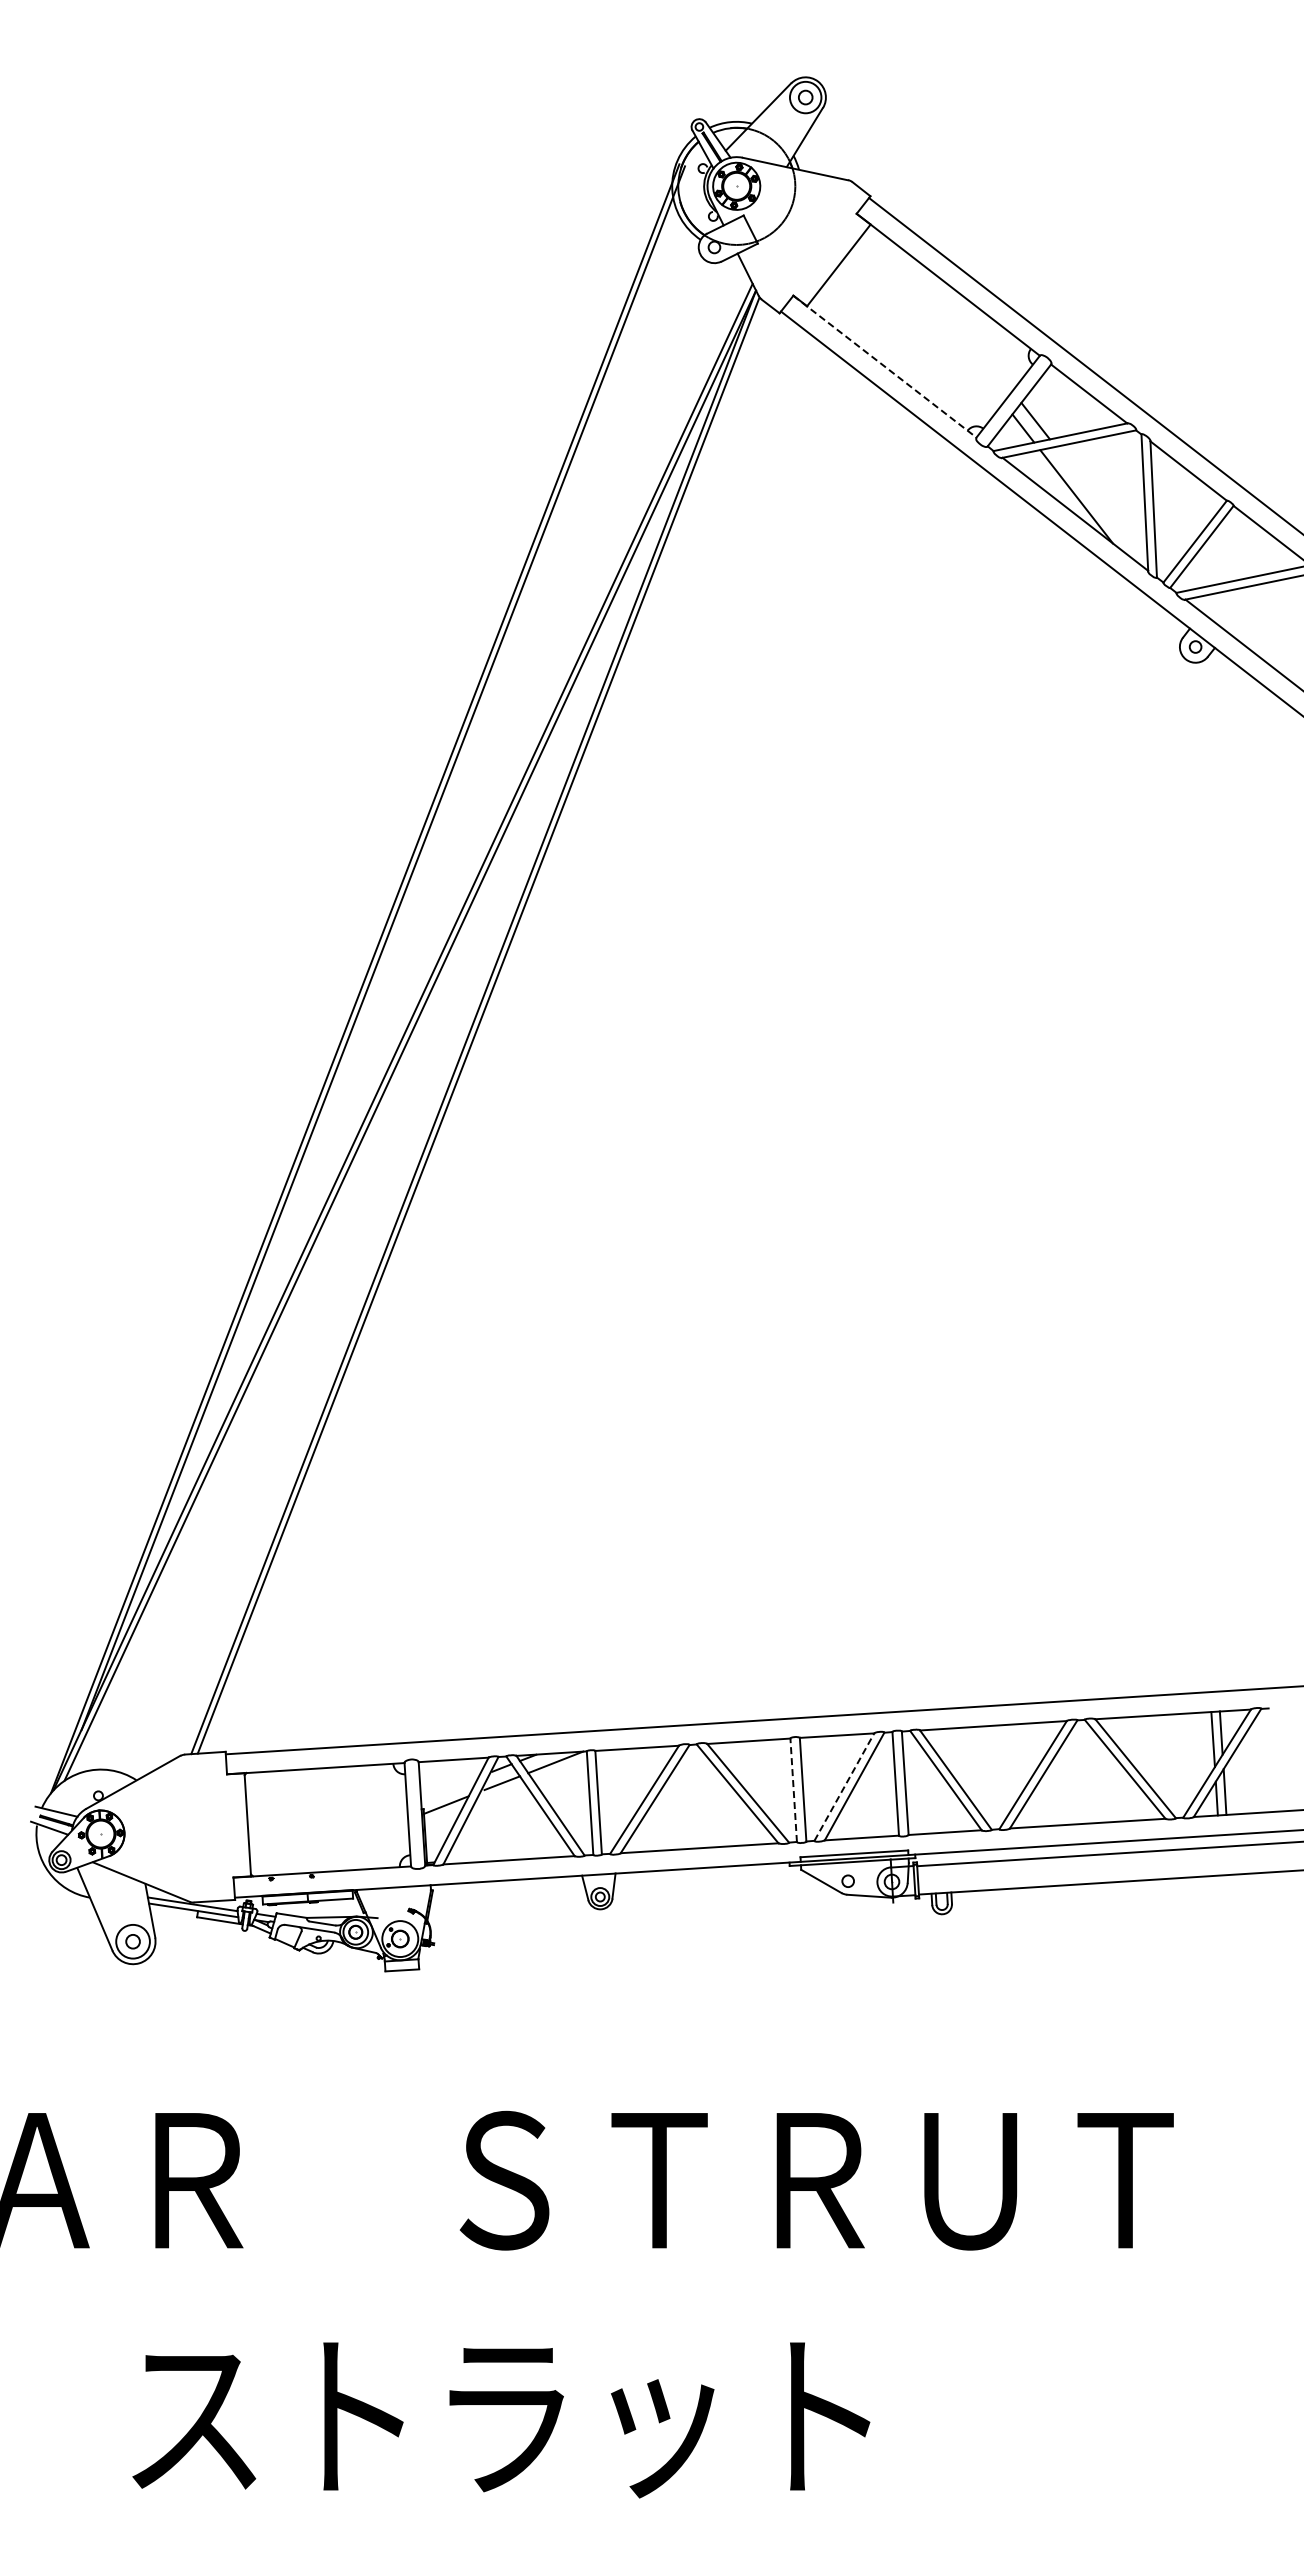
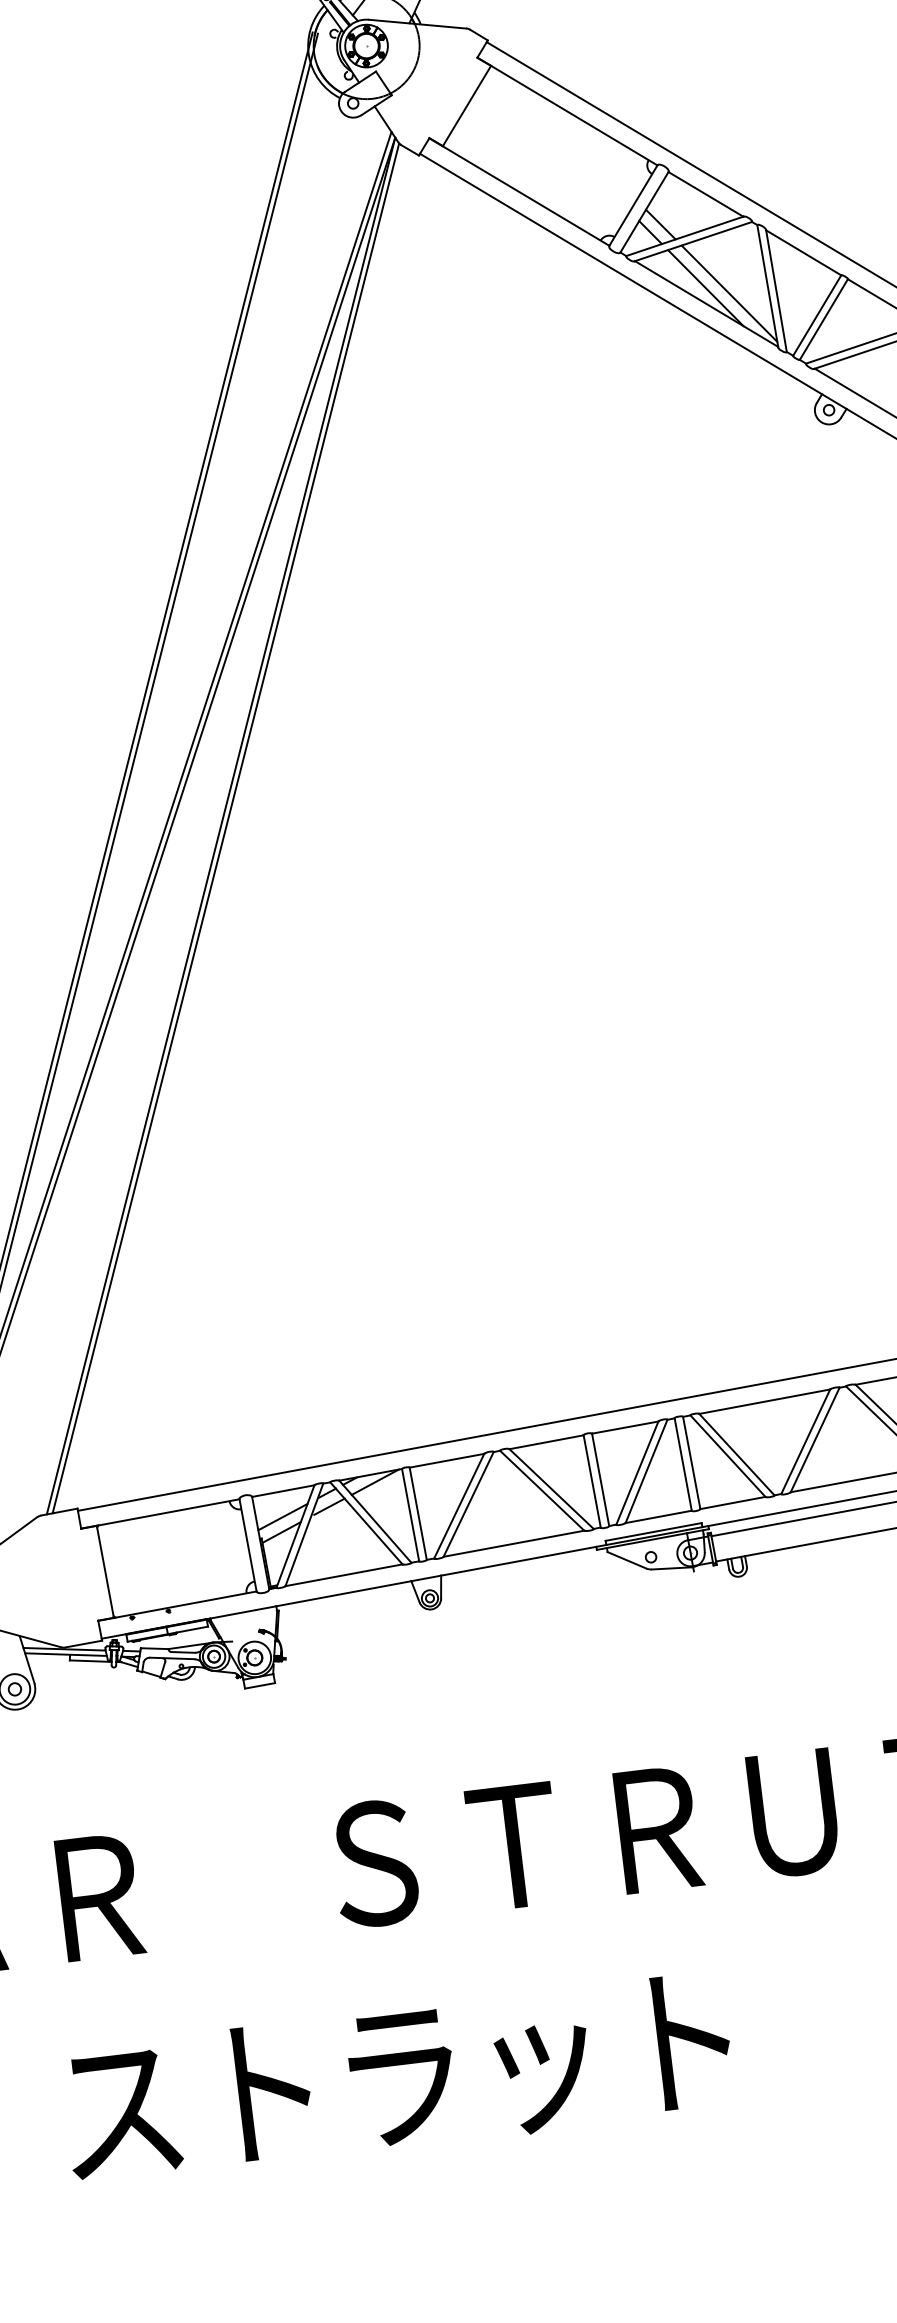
line: (884, 366) -> (518, 191), dashed -> solid
line: (1101, 506) -> (729, 294), added
line: (844, 1786) -> (637, 1472), dashed -> solid
line: (449, 1788) -> (282, 1517), added
line: (793, 1790) -> (592, 1481), dashed -> solid

